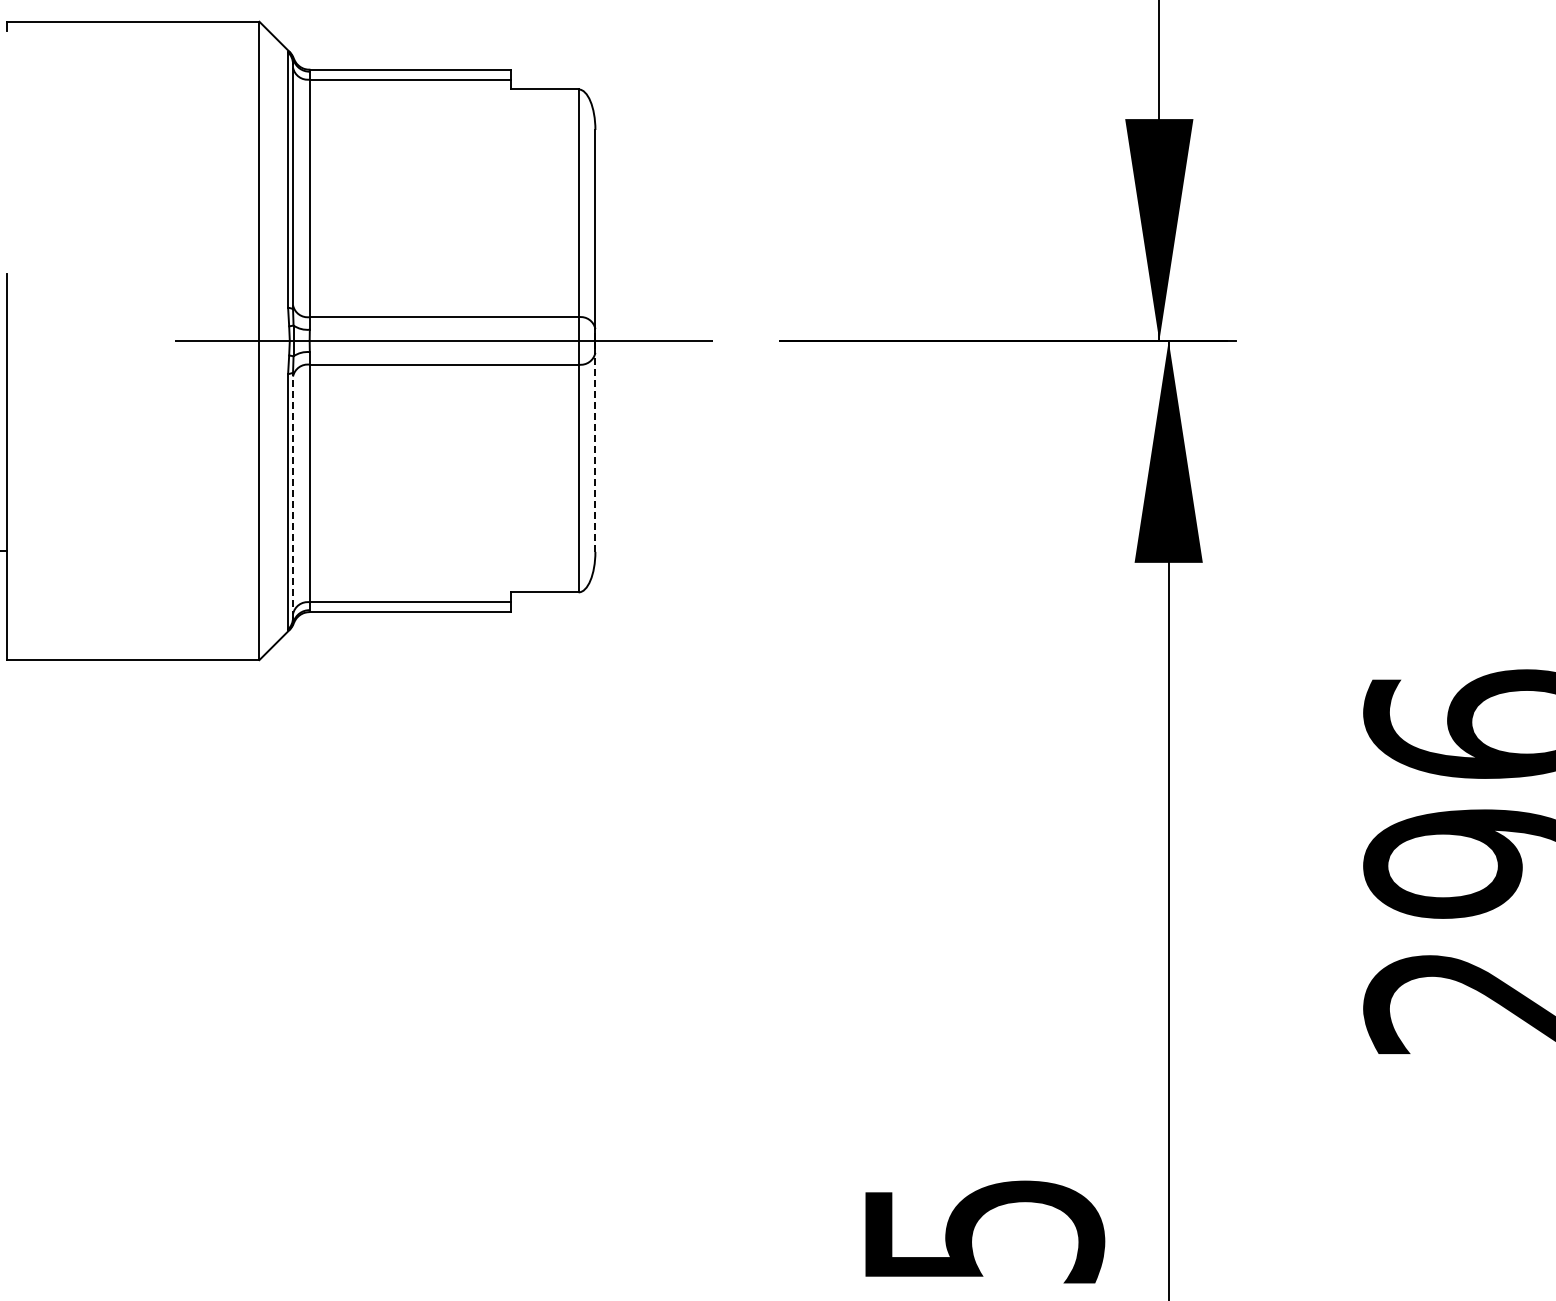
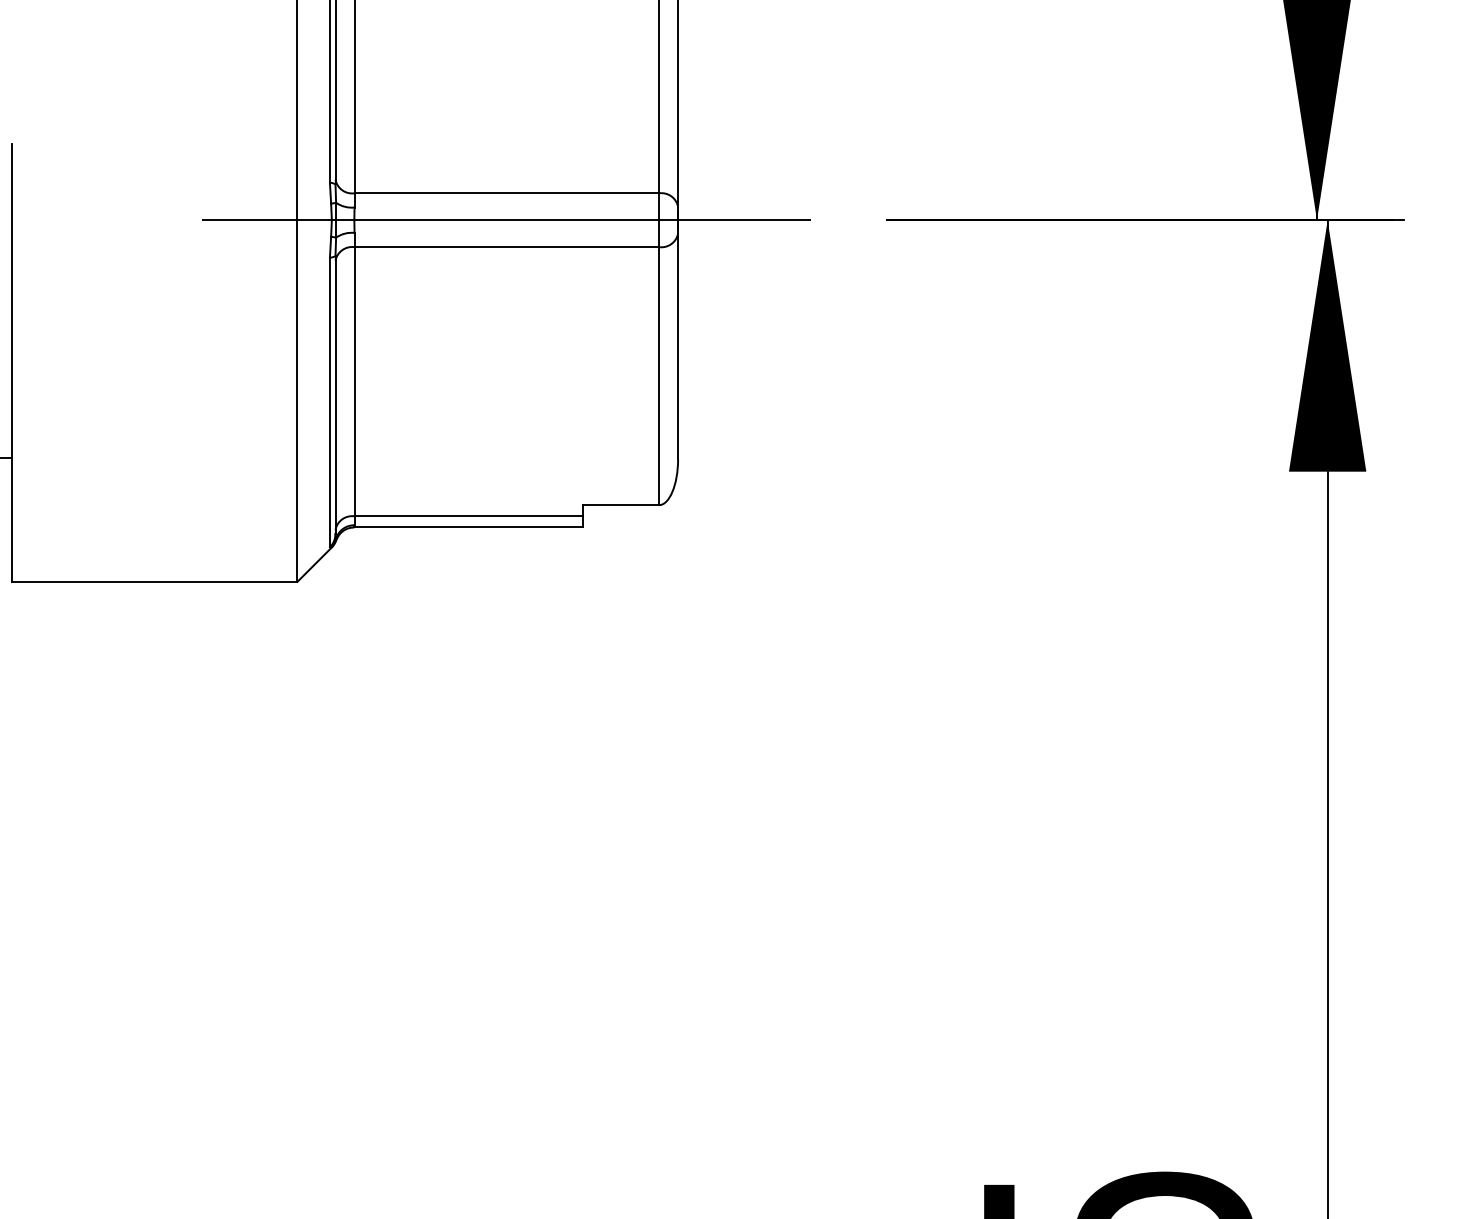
line: (595, 452) -> (678, 346), dashed -> solid
line: (293, 495) -> (336, 395), dashed -> solid

